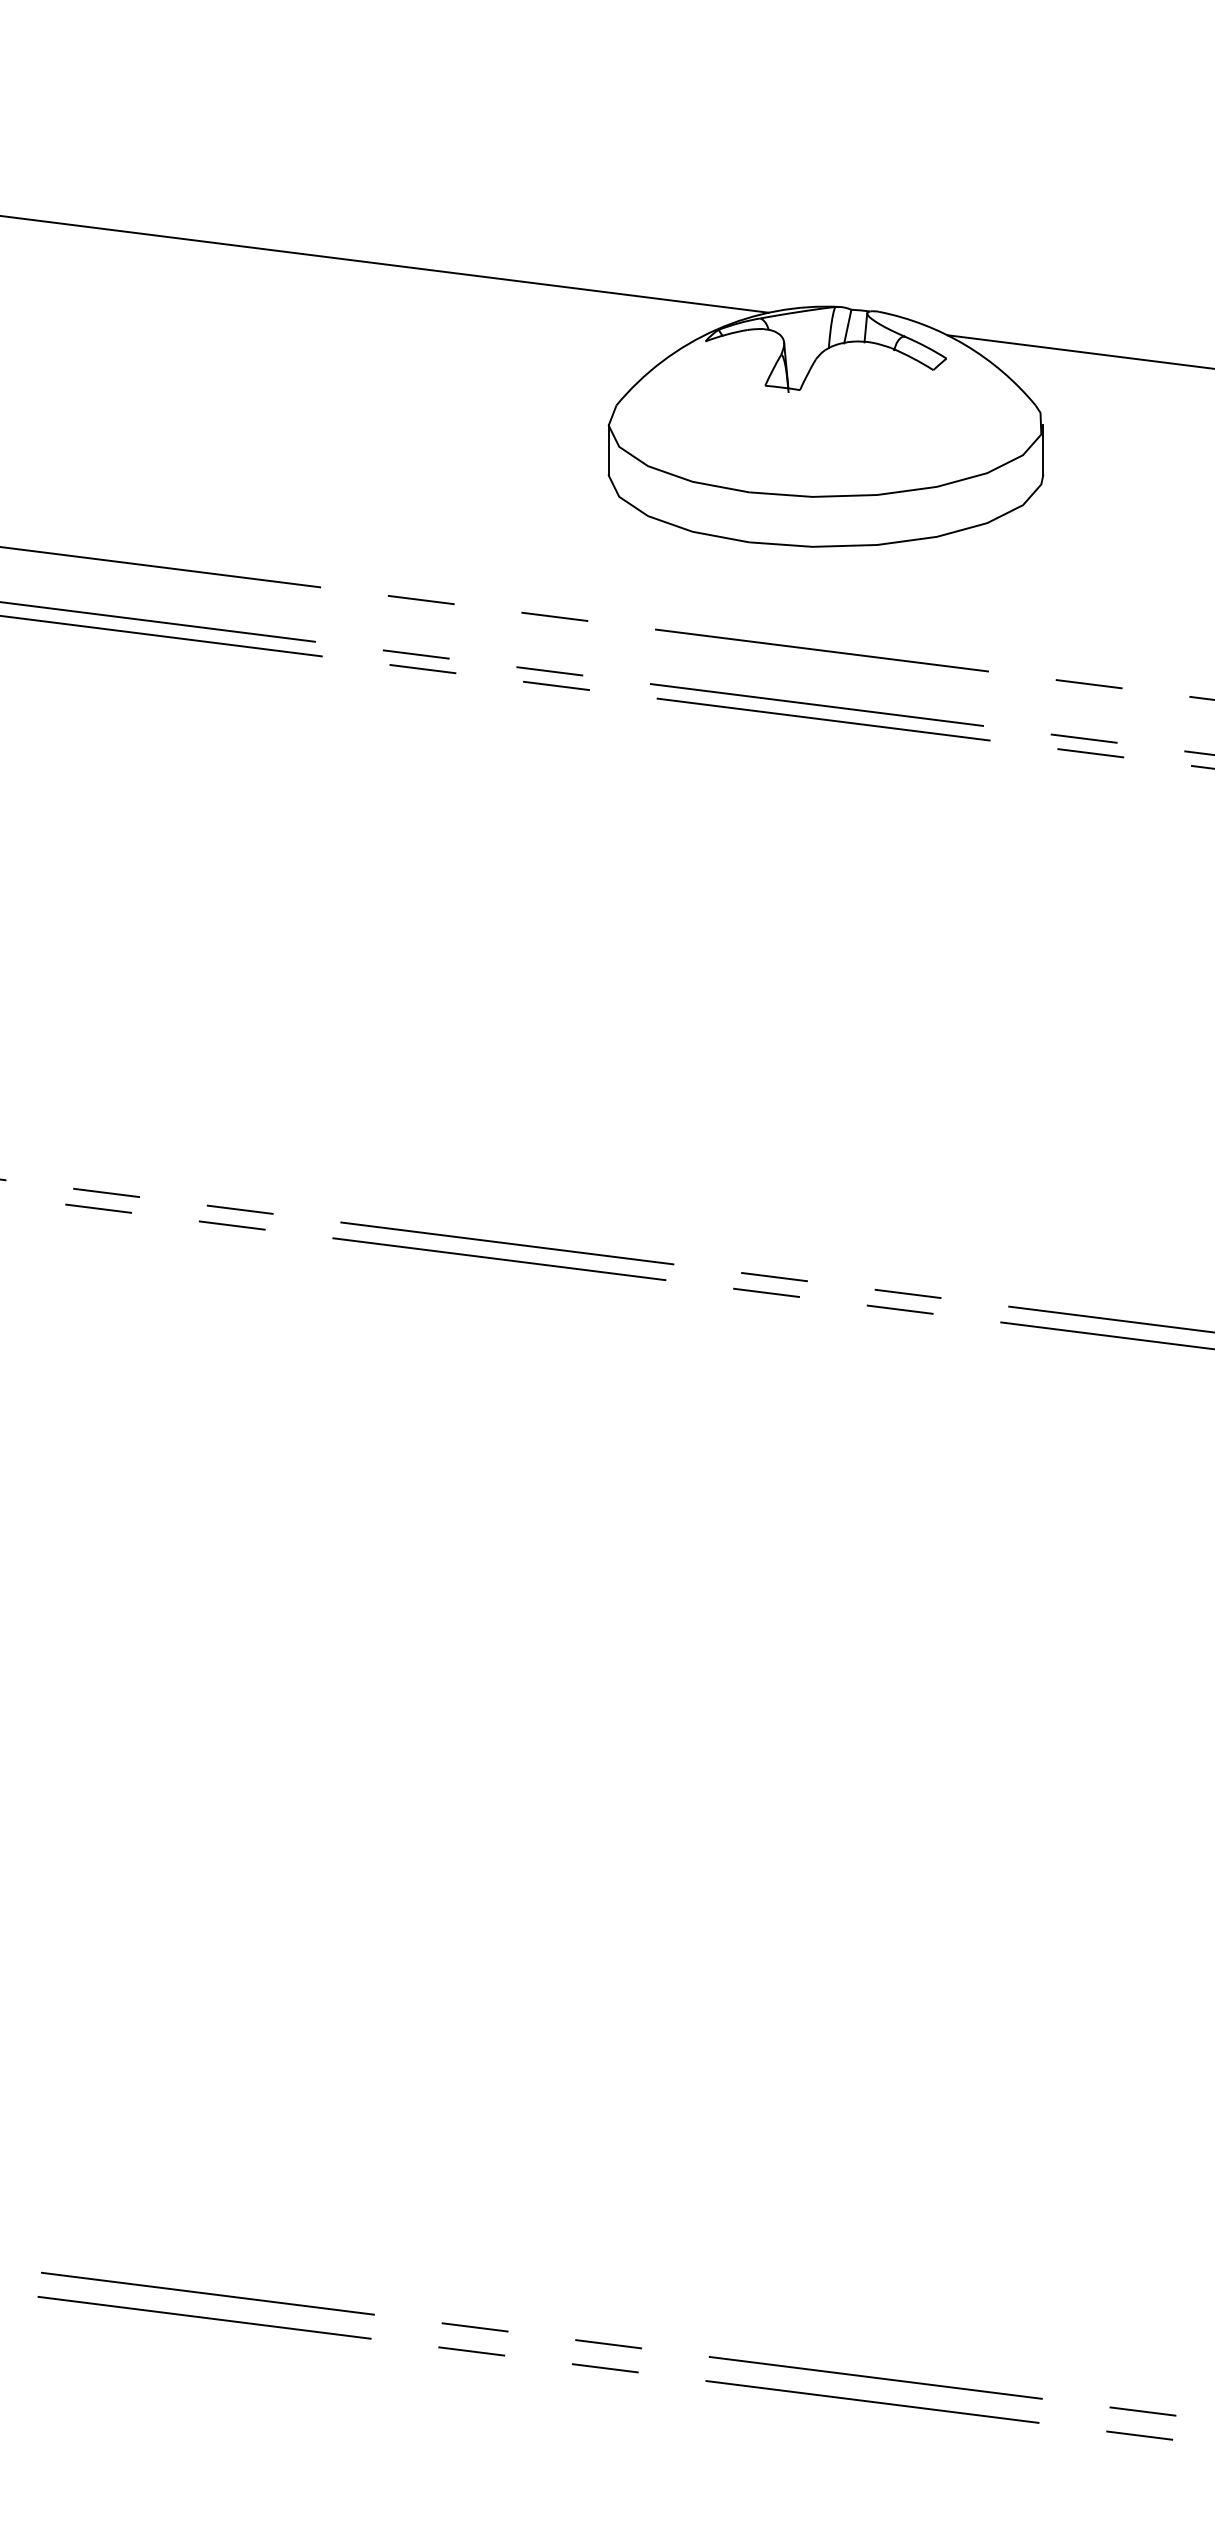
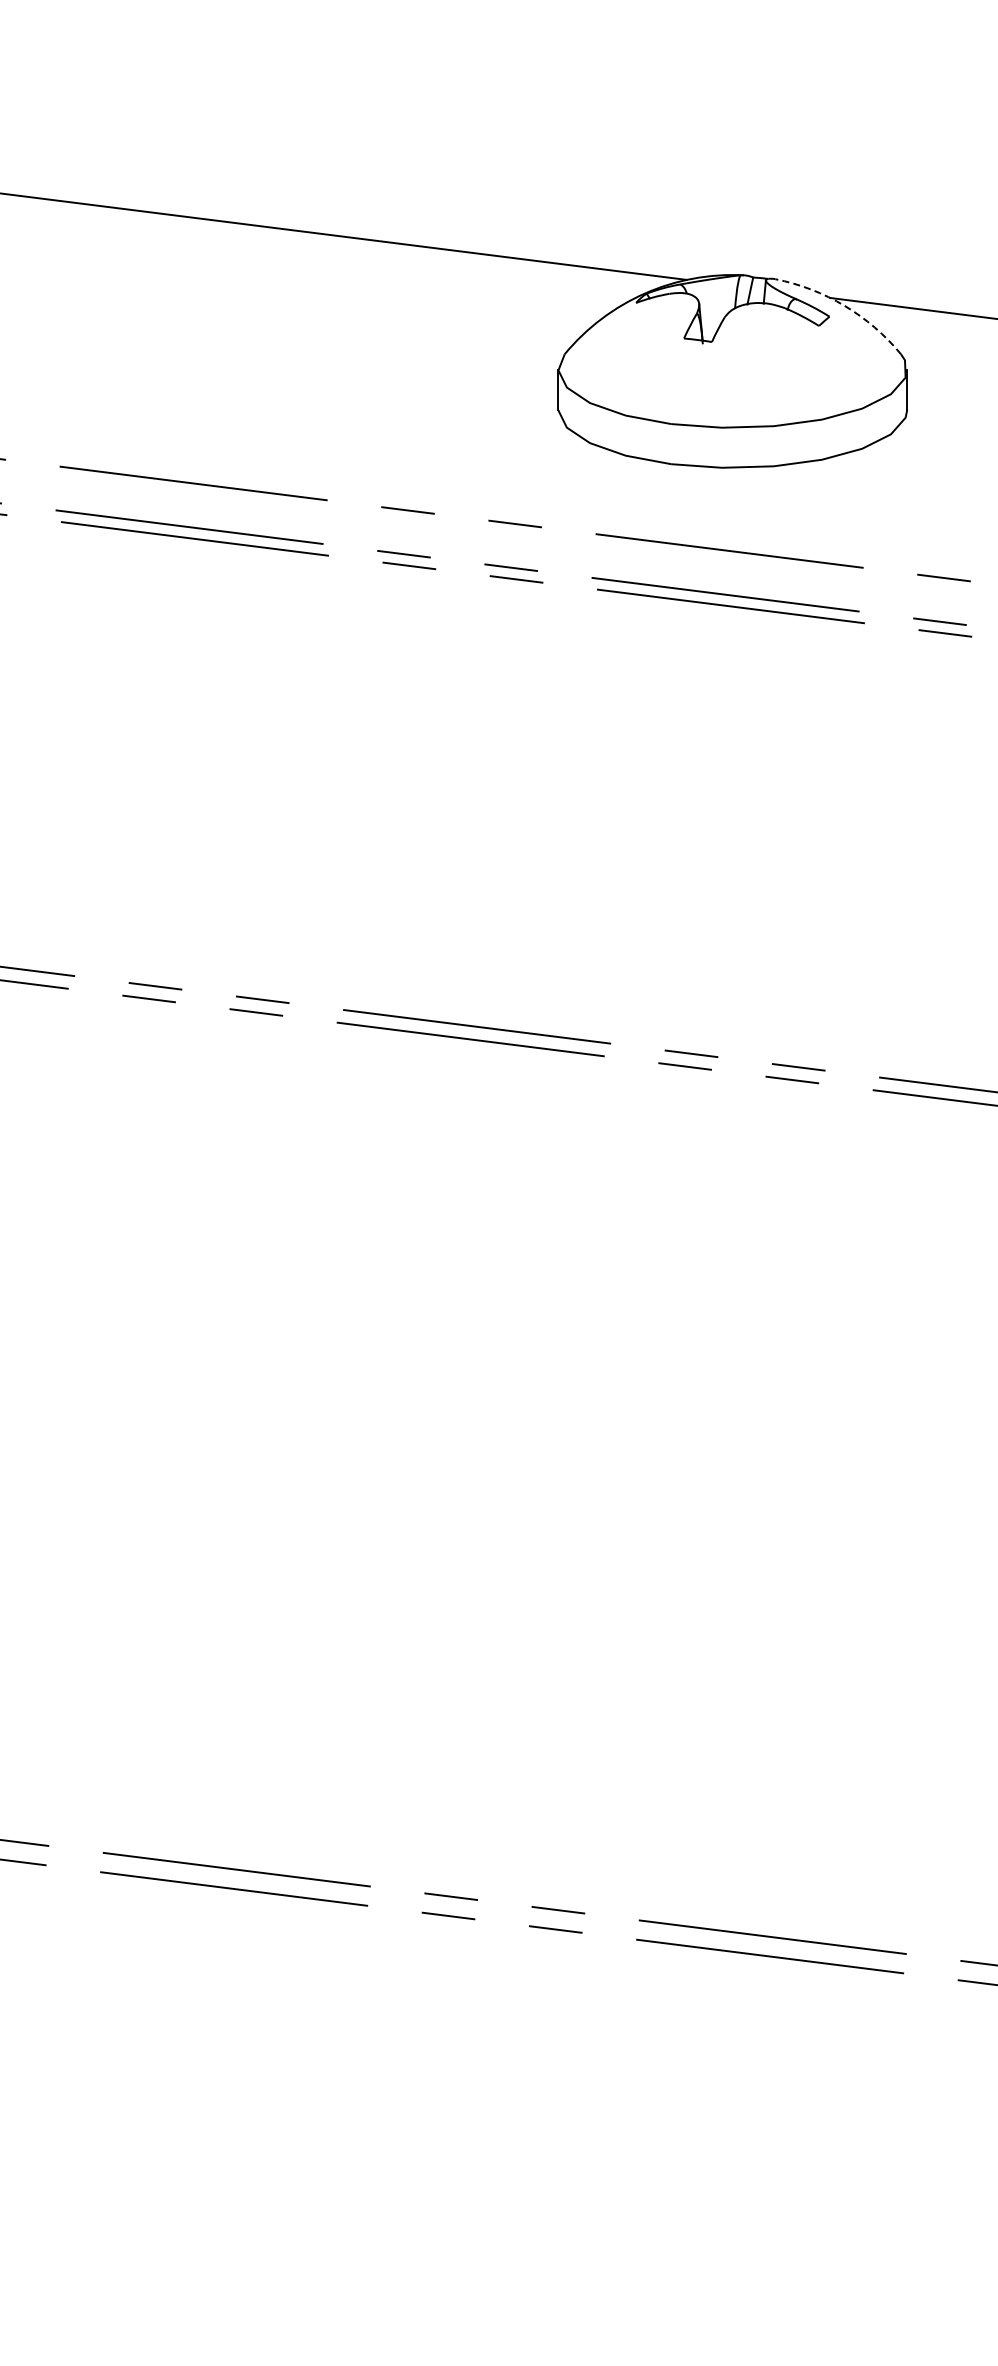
arc: (965, 344) -> (844, 305), solid -> dashed

